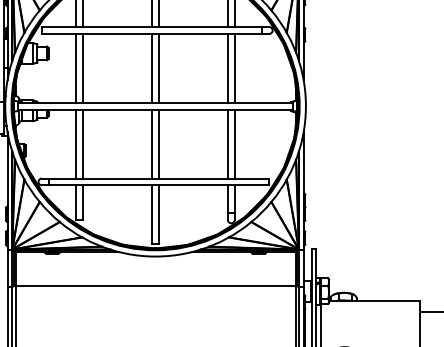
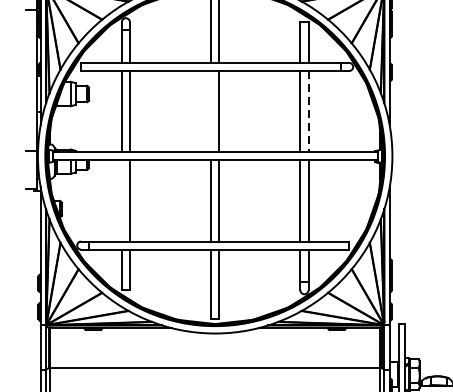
line: (152, 67) -> (211, 110), removed
line: (234, 68) -> (308, 111), solid -> dashed
line: (76, 143) -> (121, 200), removed

